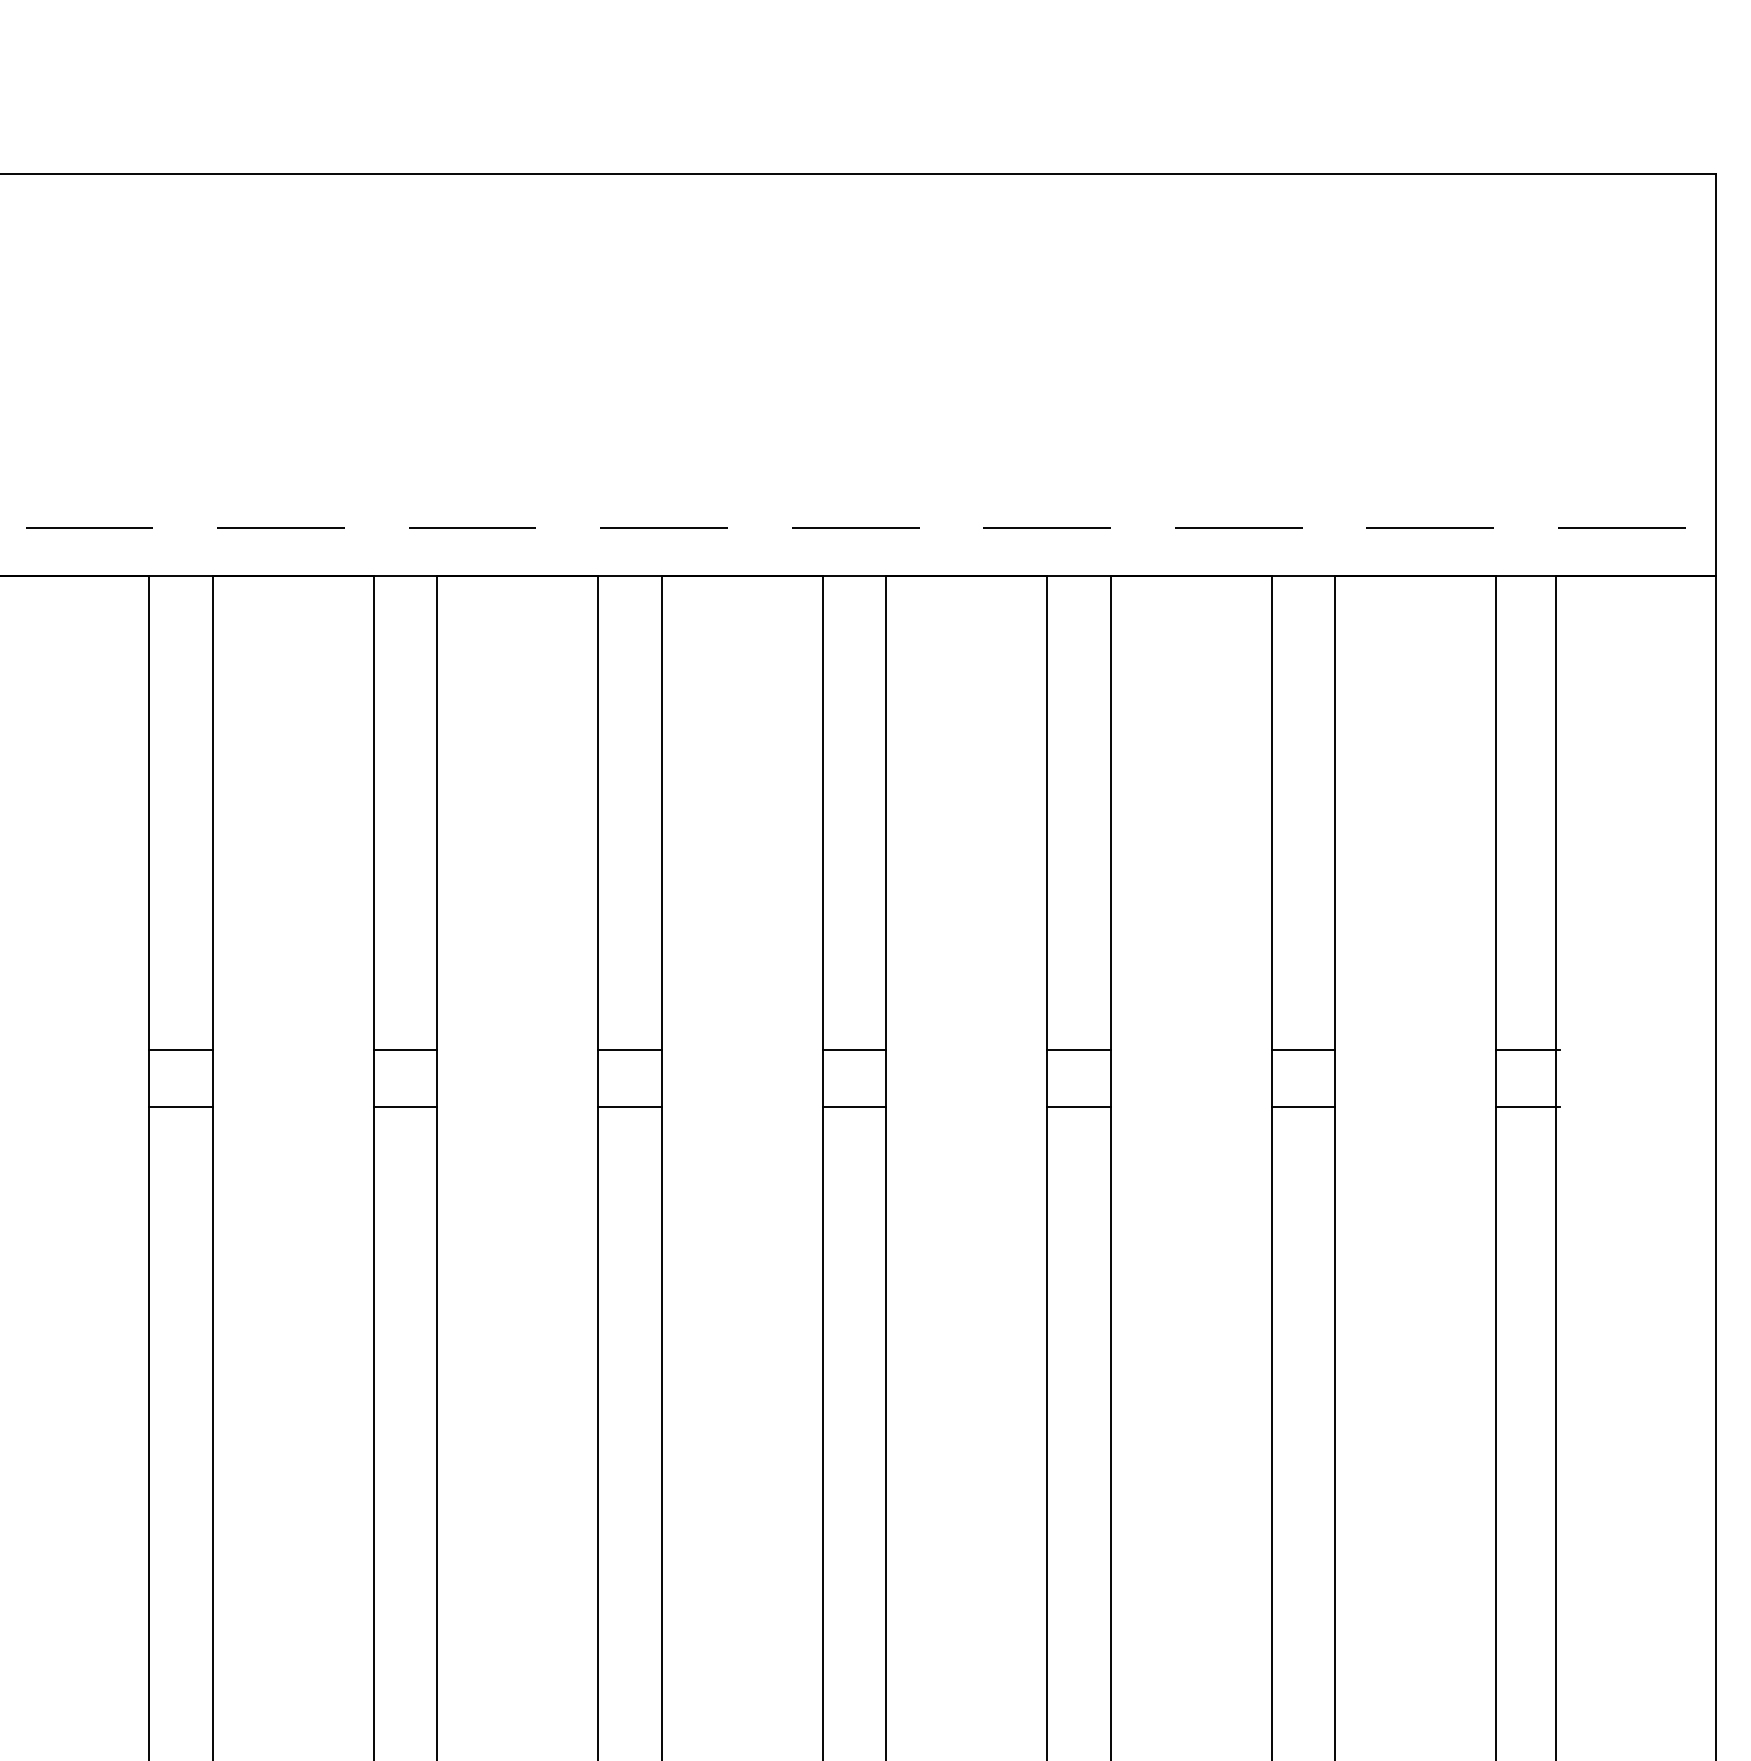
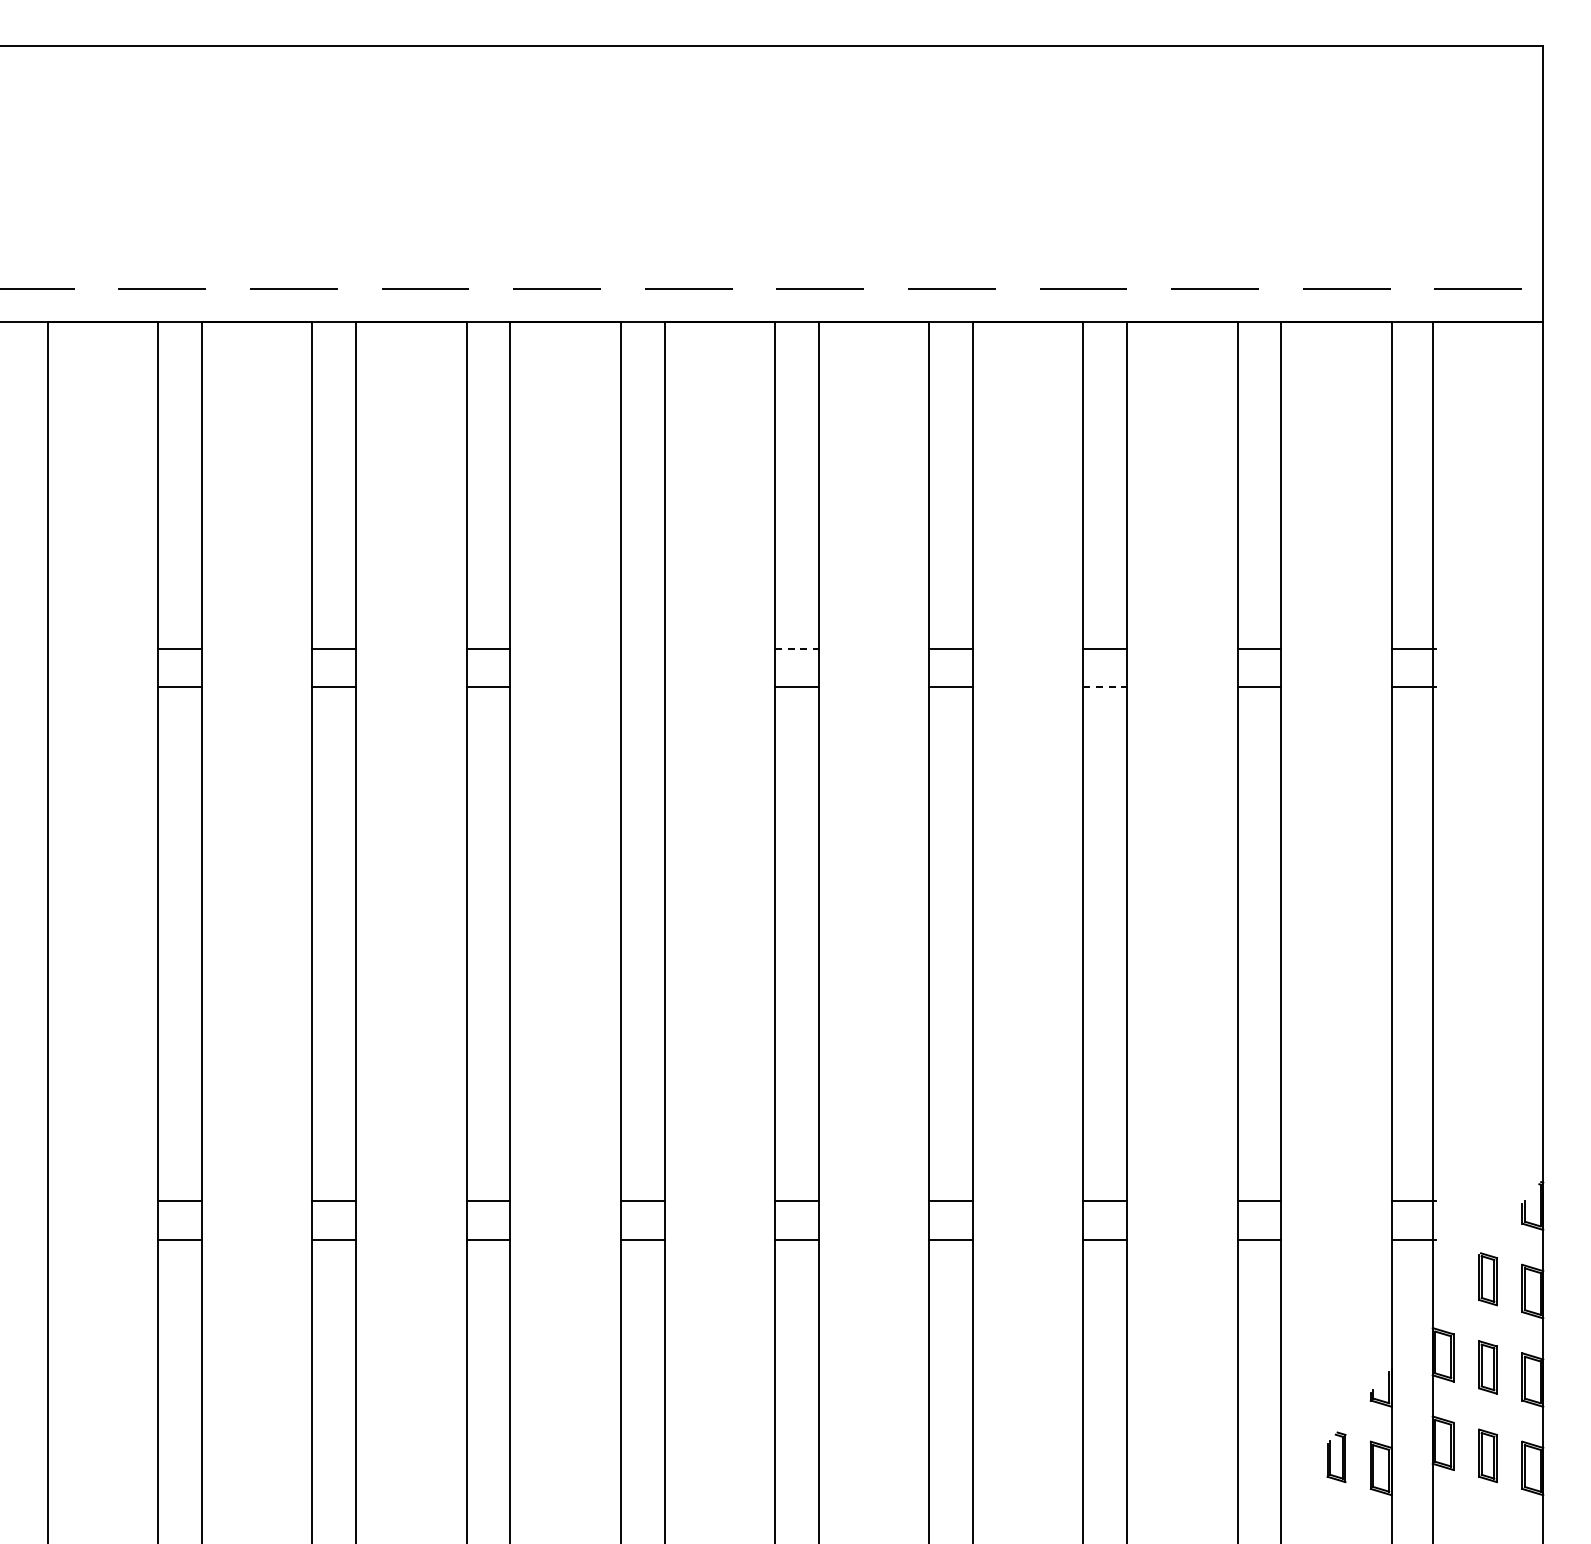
line: (405, 1050) -> (642, 648), removed
line: (629, 1050) -> (796, 648), solid -> dashed
line: (405, 1107) -> (642, 687), removed
line: (1079, 1107) -> (1105, 687), solid -> dashed

